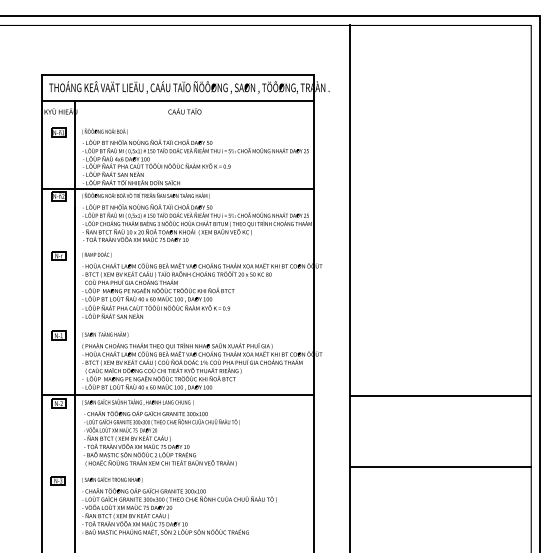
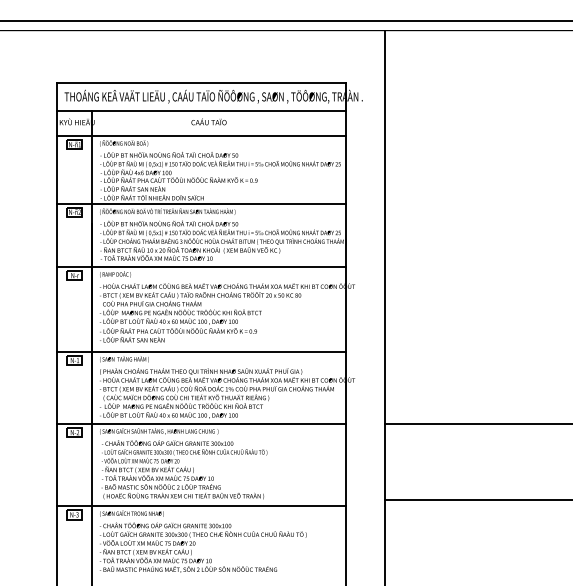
line: (178, 124) -> (202, 135), added
line: (178, 247) -> (202, 266), added
line: (178, 327) -> (202, 351), added
line: (178, 472) -> (202, 505), added

